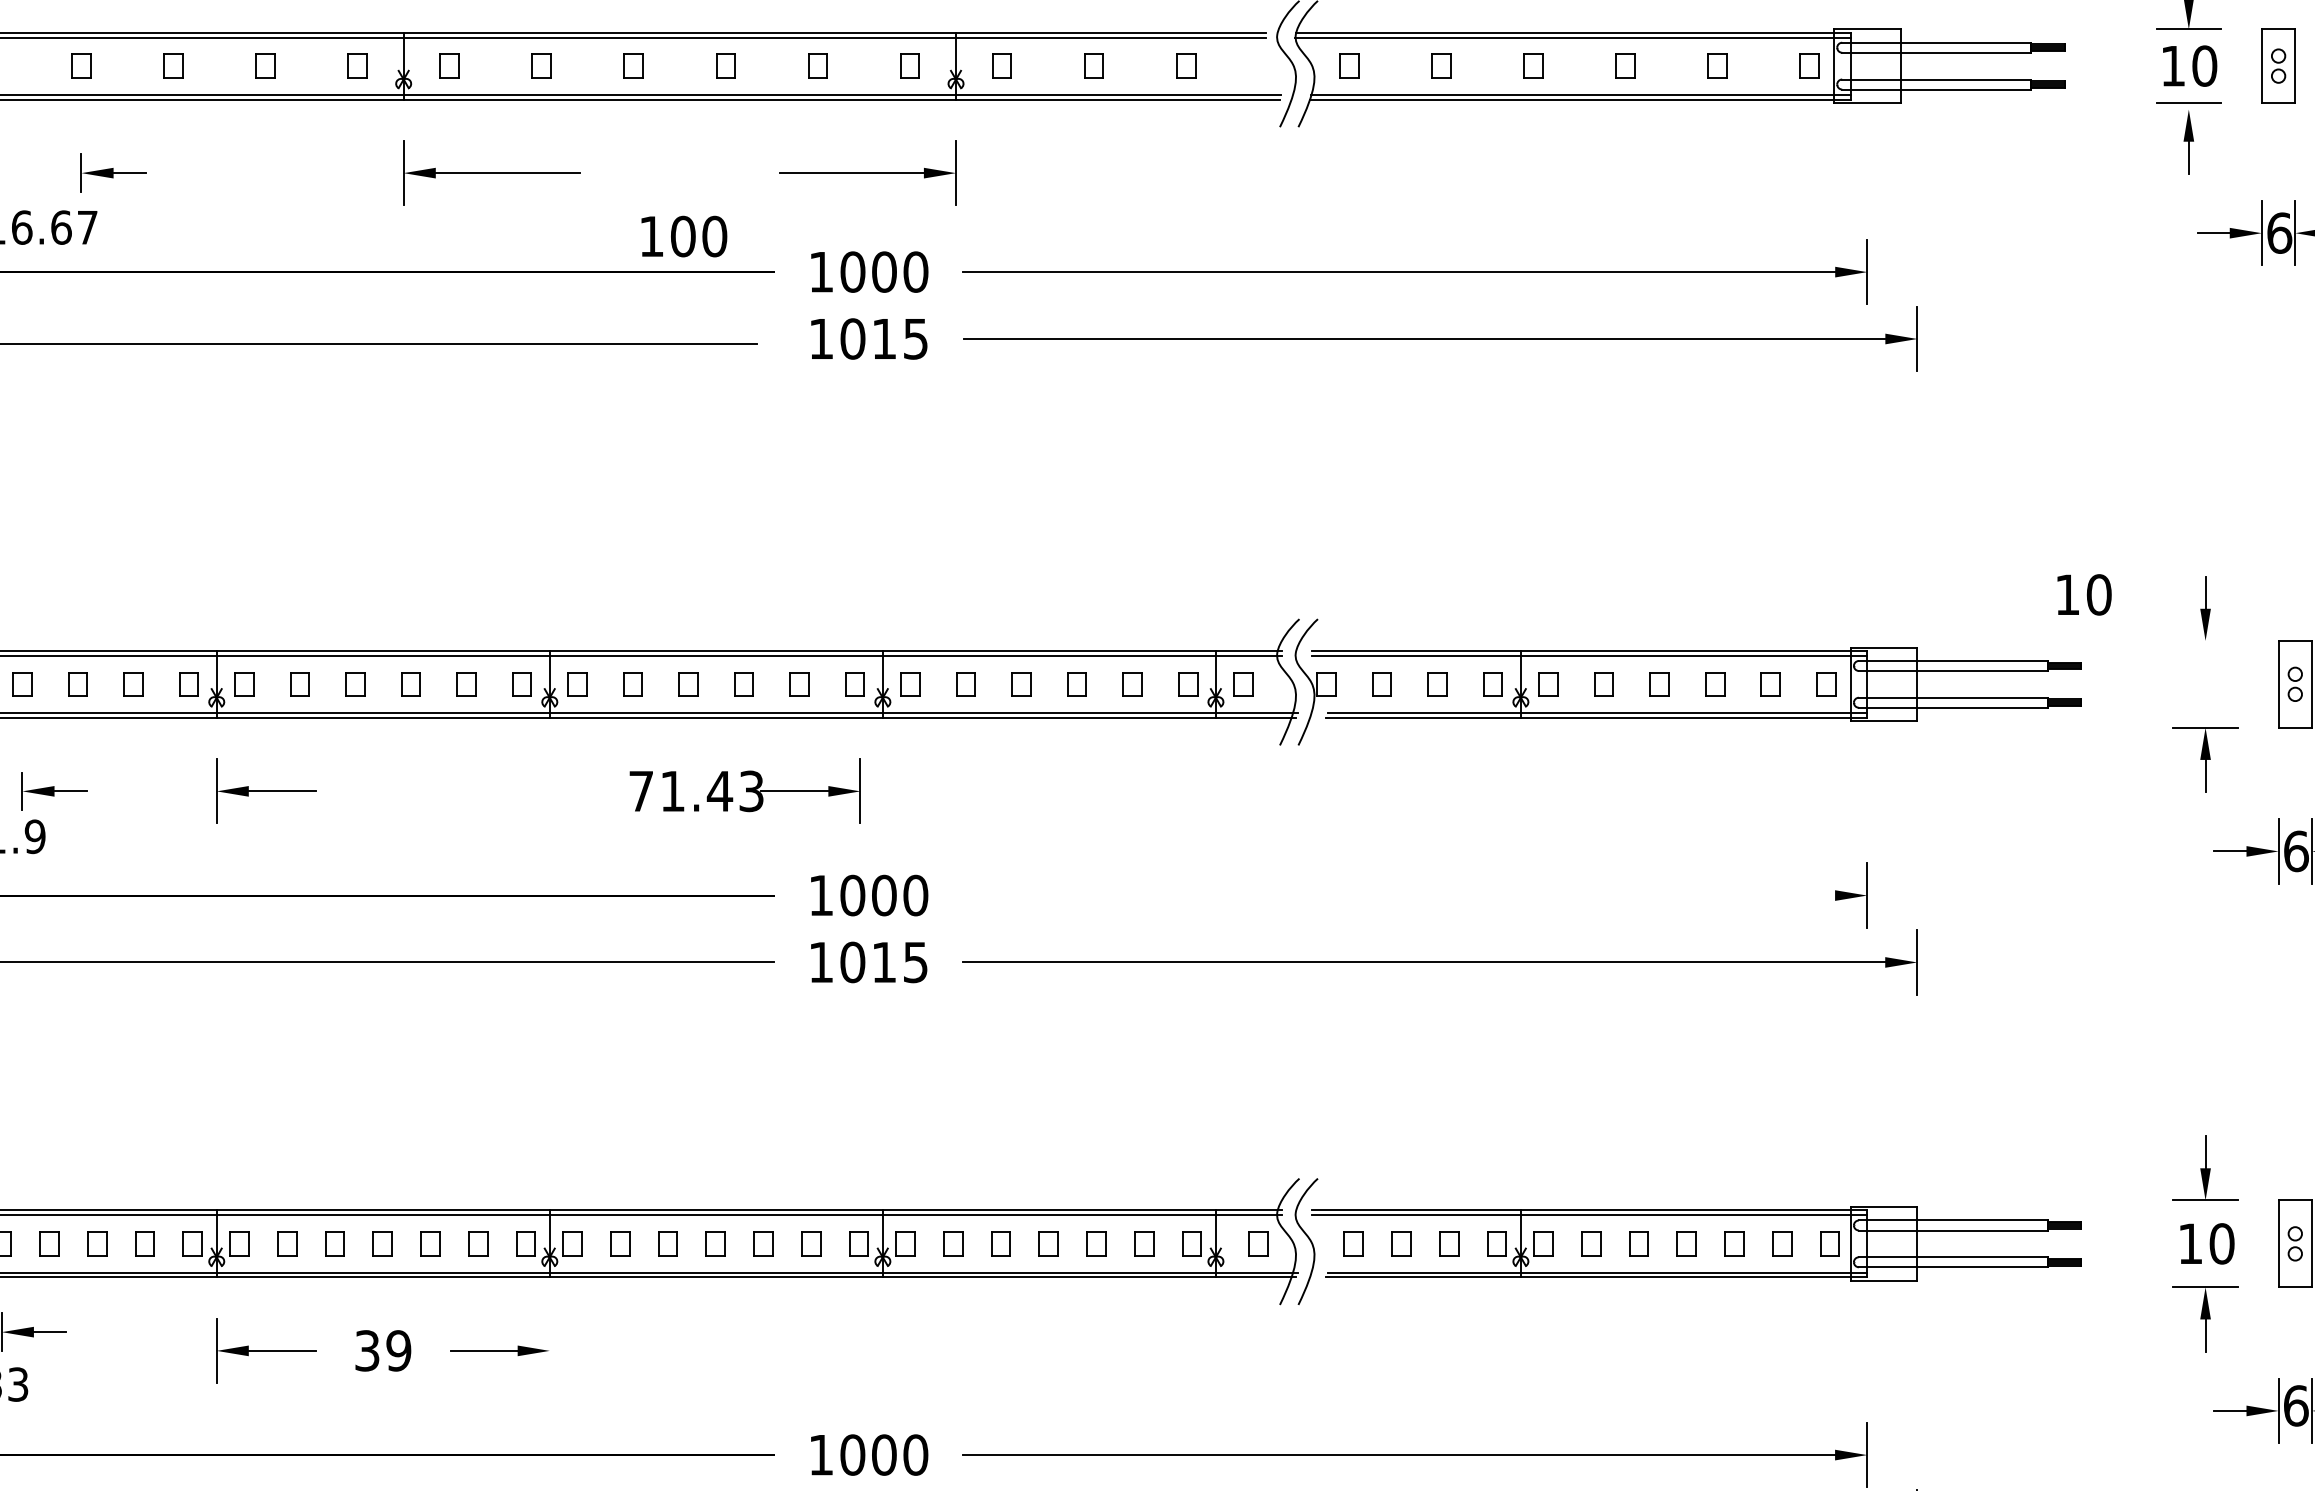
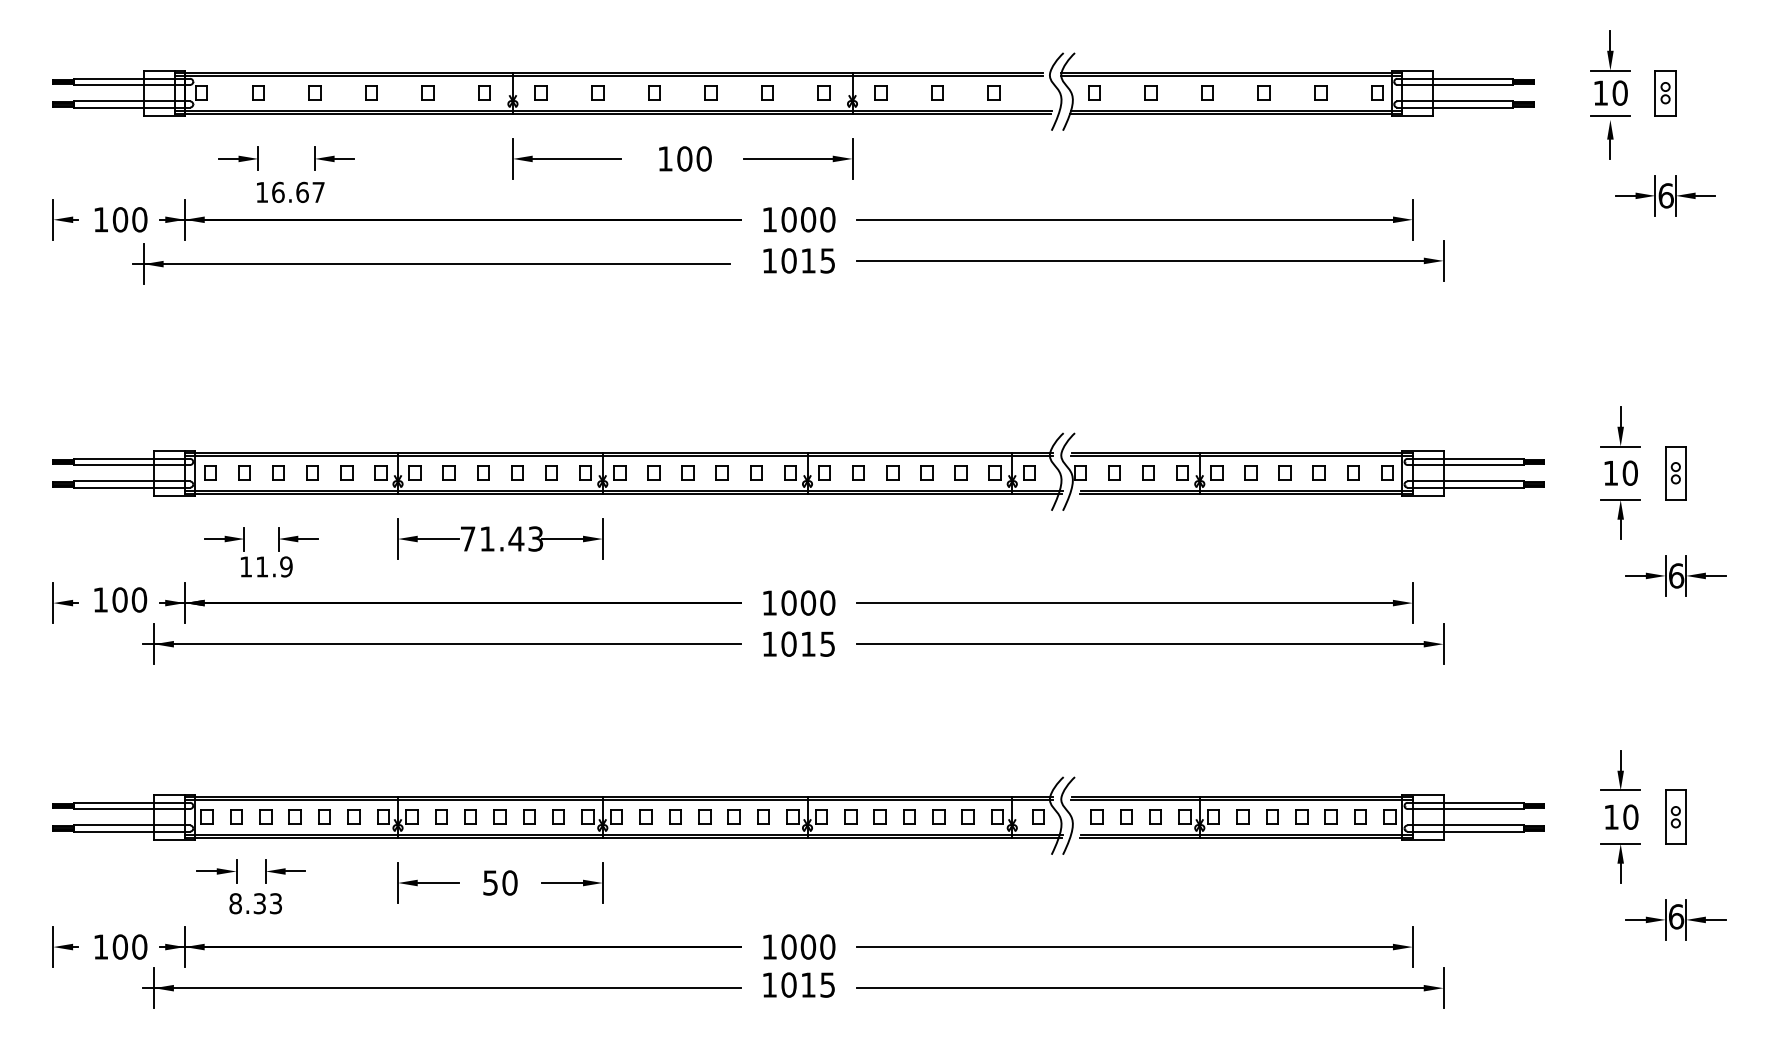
text: (684, 235) -> (685, 158), moved
text: (2083, 593) -> (1620, 472), moved
line: (2205, 640) -> (1620, 446), added
part: (746, 790) -> (532, 538), moved
line: (1398, 896) -> (1124, 603), added
text: (383, 1350) -> (500, 882), 39 -> 50
line: (549, 1350) -> (602, 882), added

